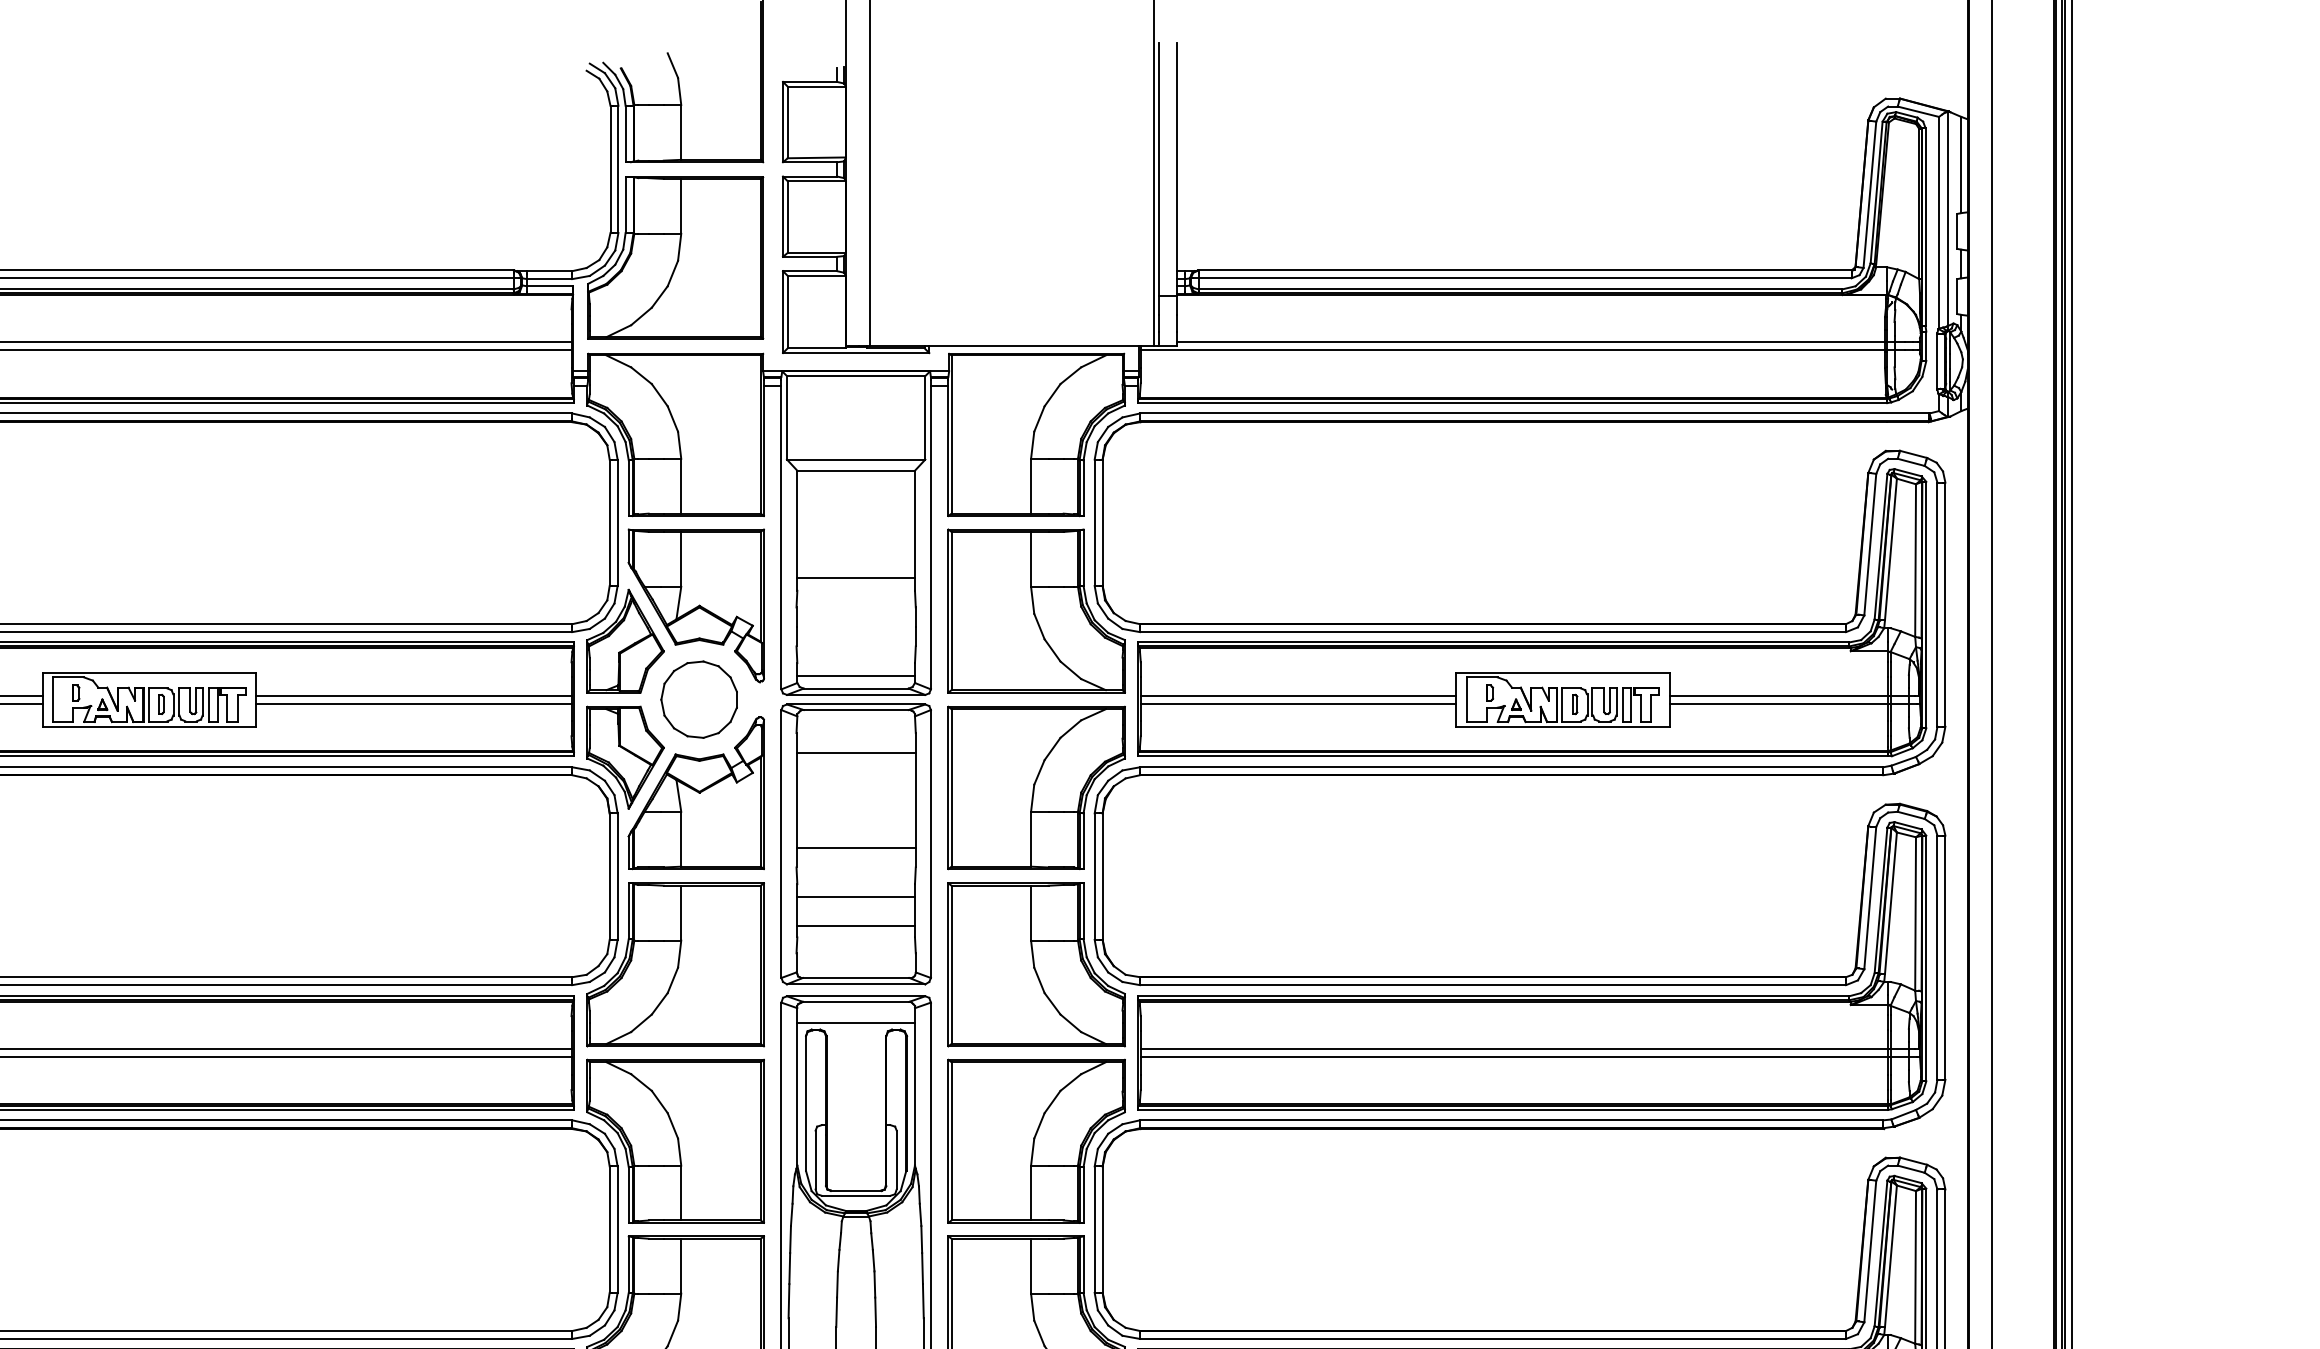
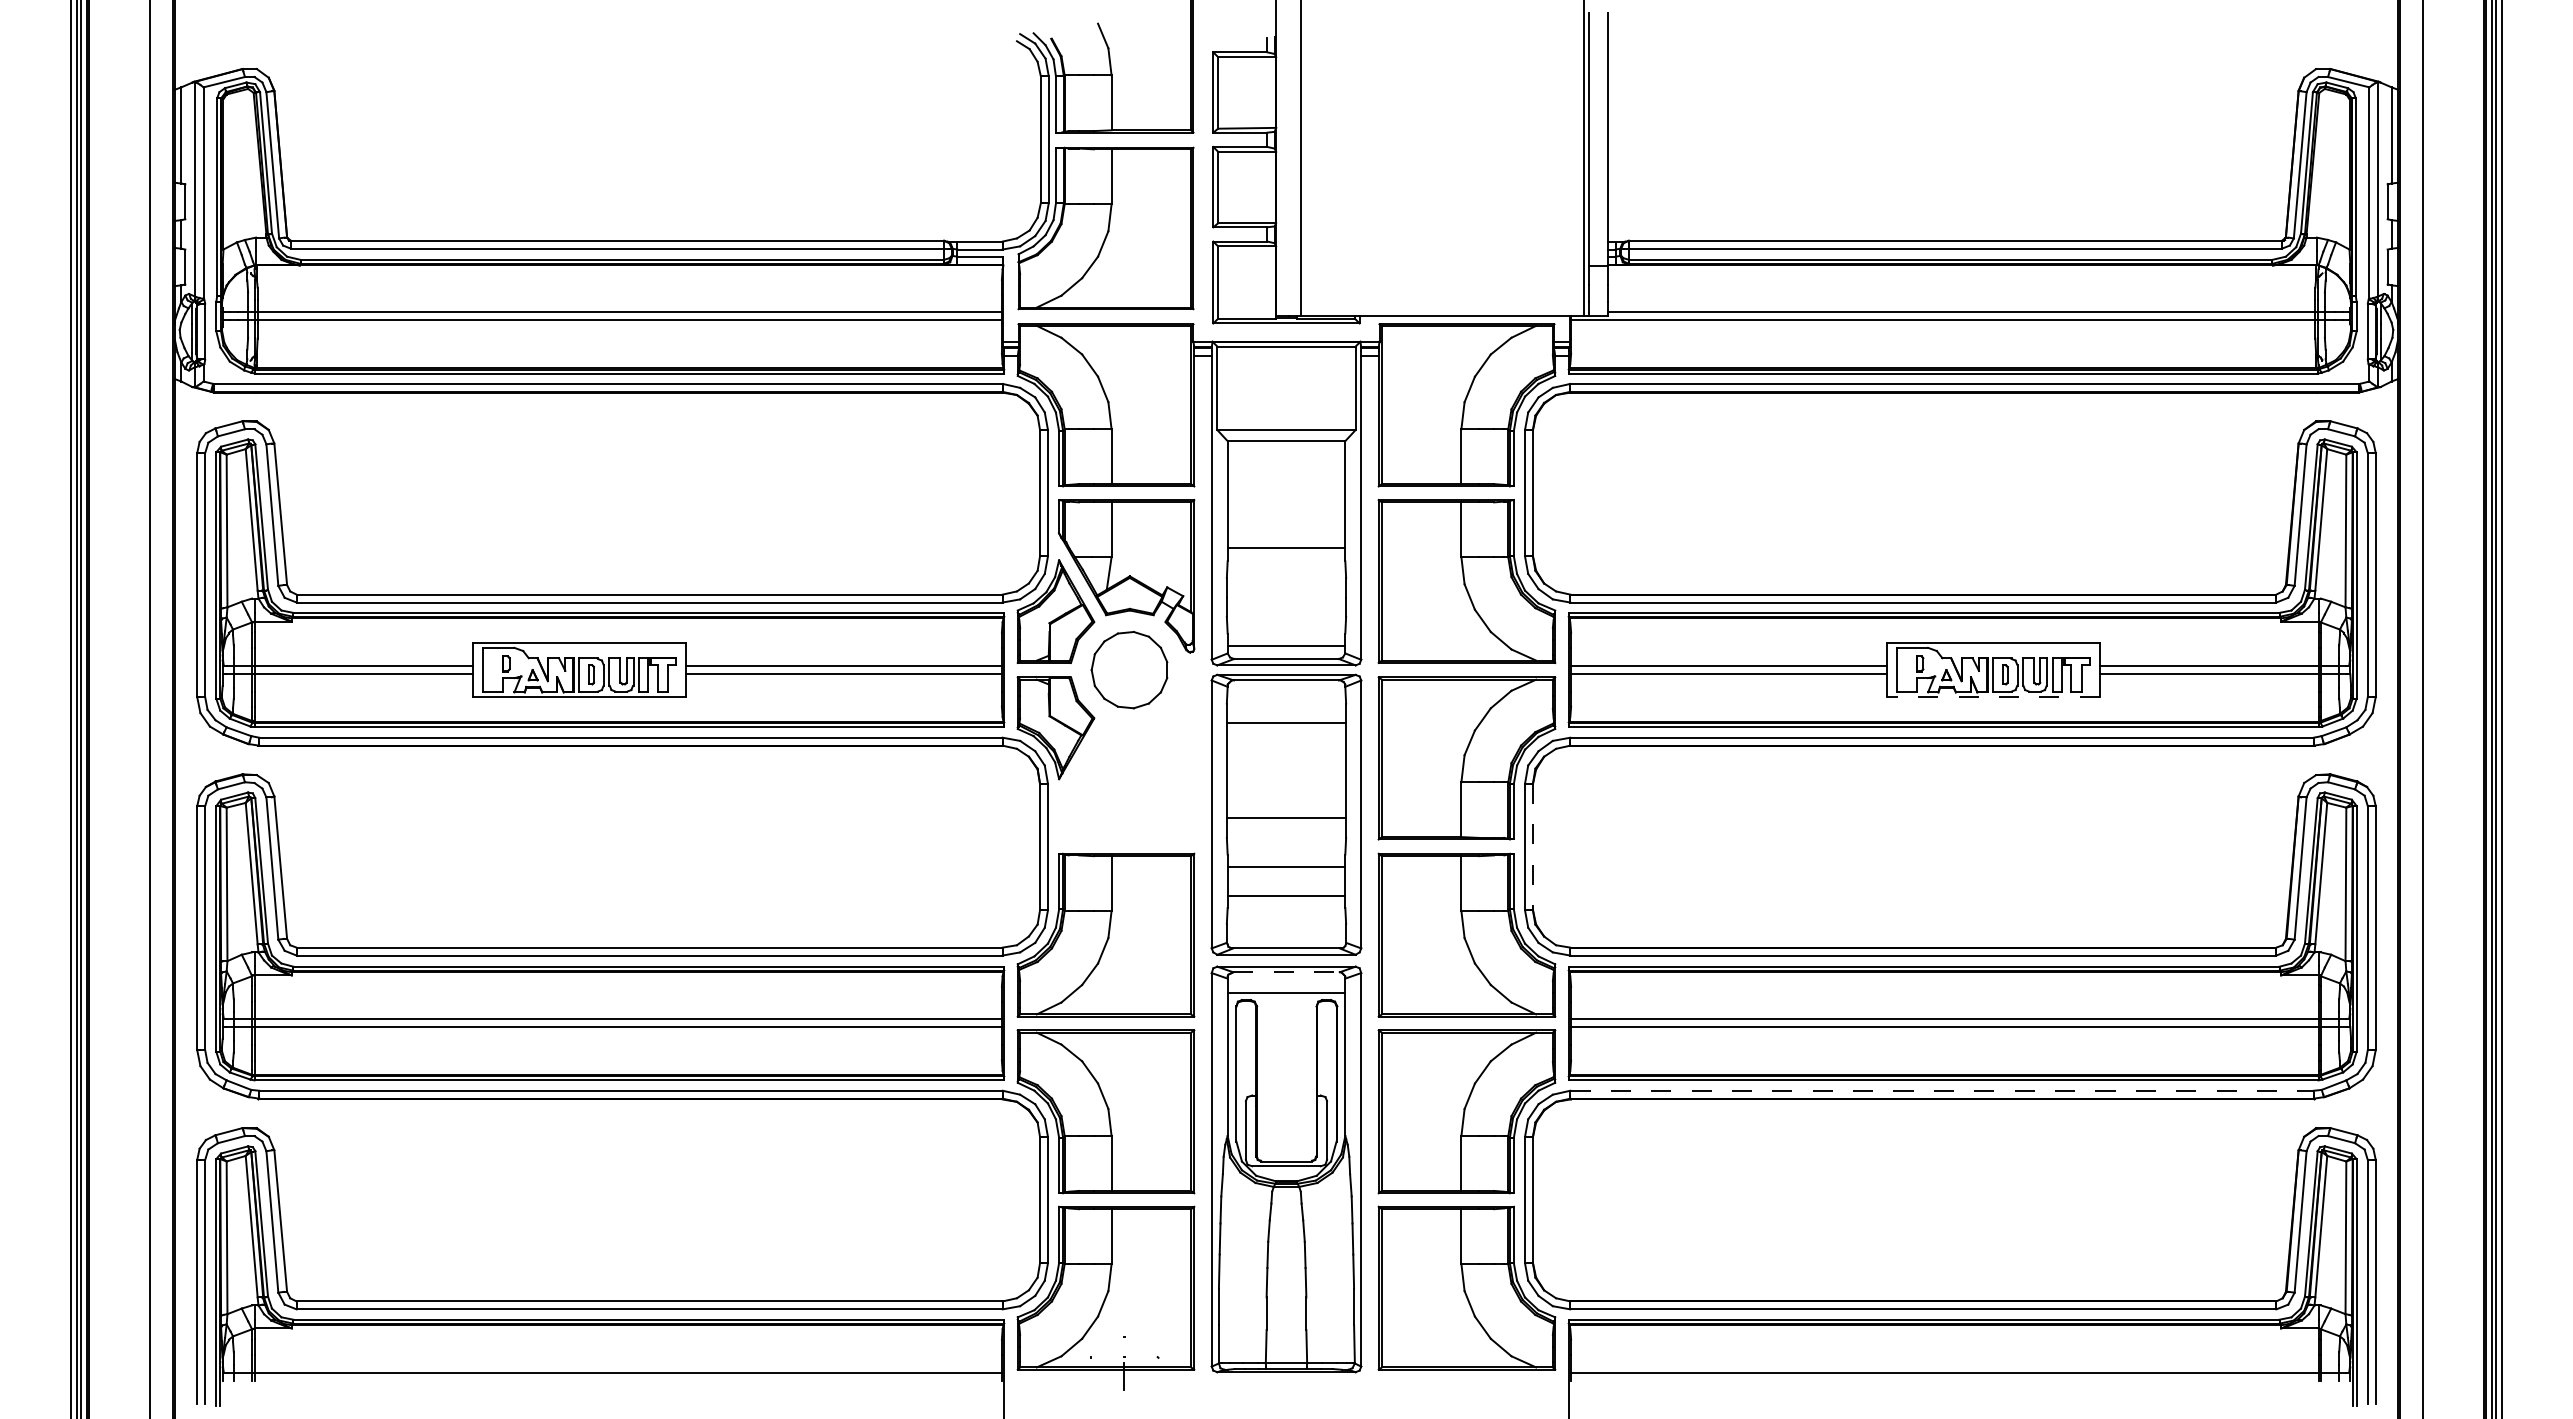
line: (1563, 727) -> (1993, 697), solid -> dashed
part: (696, 793) -> (1126, 763), removed
line: (1102, 877) -> (1532, 847), solid -> dashed
line: (856, 1002) -> (1286, 972), solid -> dashed
line: (1512, 1120) -> (1942, 1090), solid -> dashed

